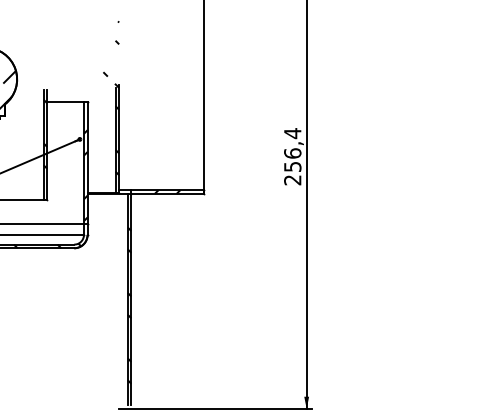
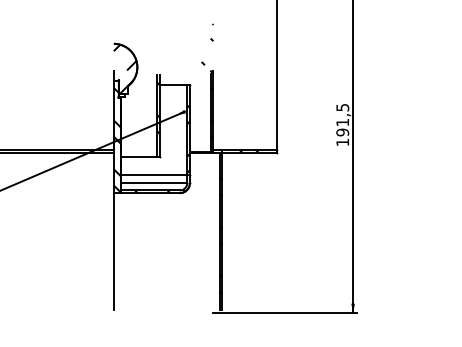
text: (292, 156) -> (342, 124), 256,4 -> 191,5

